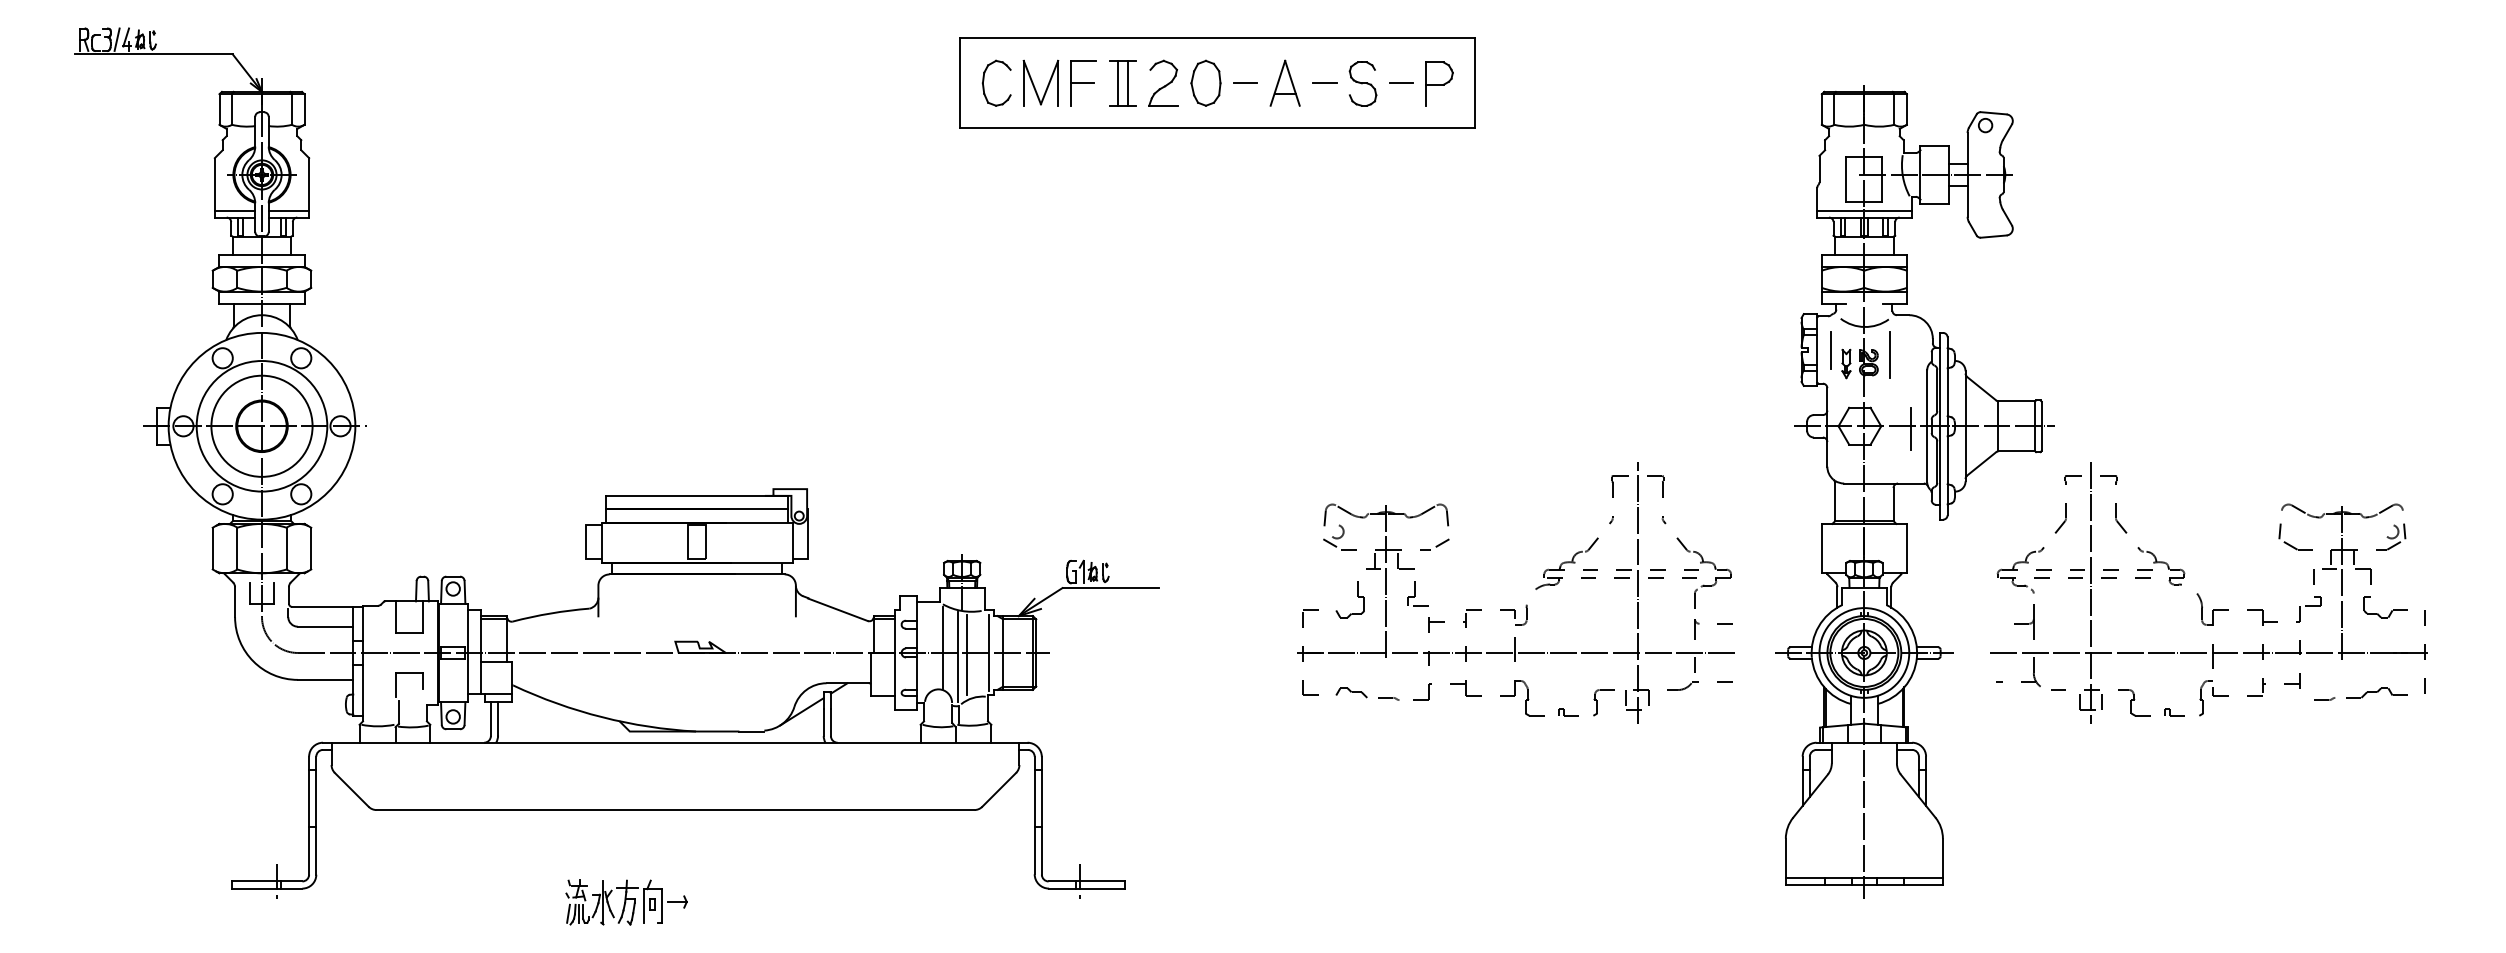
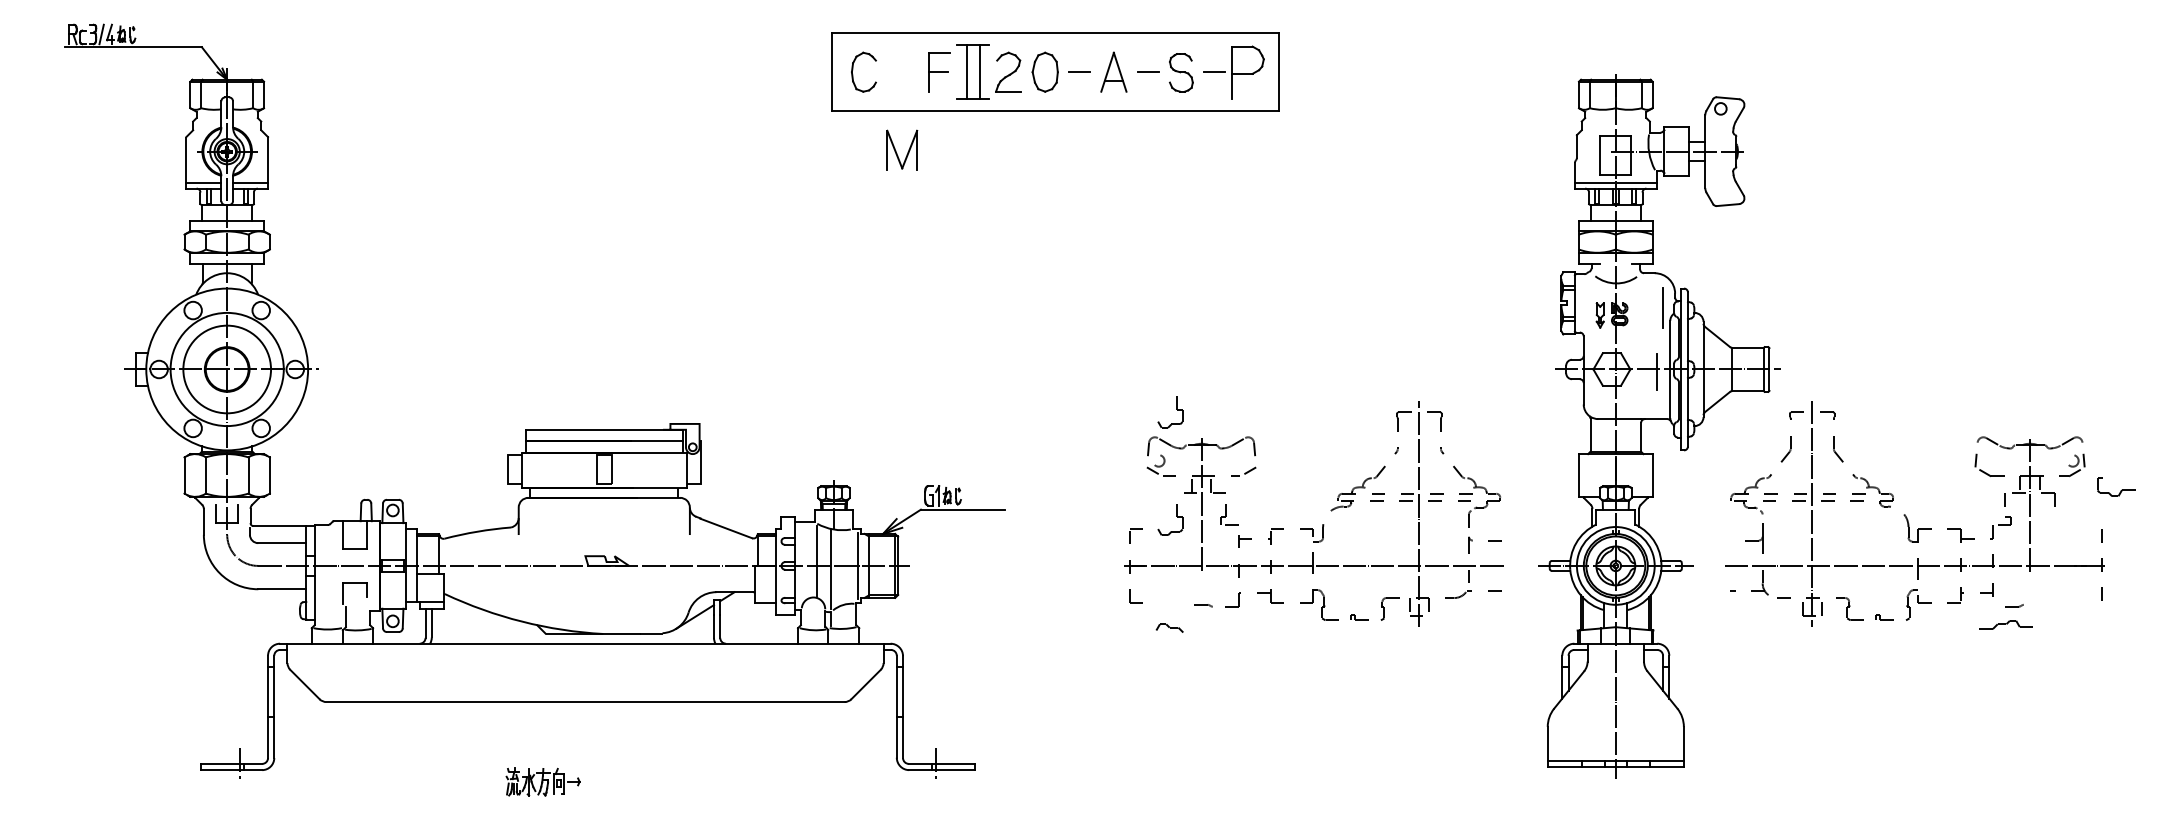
part: (1122, 83) -> (972, 72), size x1.4
part: (1439, 83) -> (1247, 72), size x1.4
part: (1034, 84) -> (896, 151), moved
line: (1830, 349) -> (1586, 302), removed
line: (1889, 354) -> (1662, 307), moved
part: (1357, 472) -> (1176, 409), added
part: (2390, 611) -> (2120, 490), moved
line: (967, 654) -> (838, 567), removed
part: (1351, 692) -> (1169, 627), moved
part: (2376, 692) -> (2005, 624), moved
part: (626, 902) -> (543, 782), size x0.7

